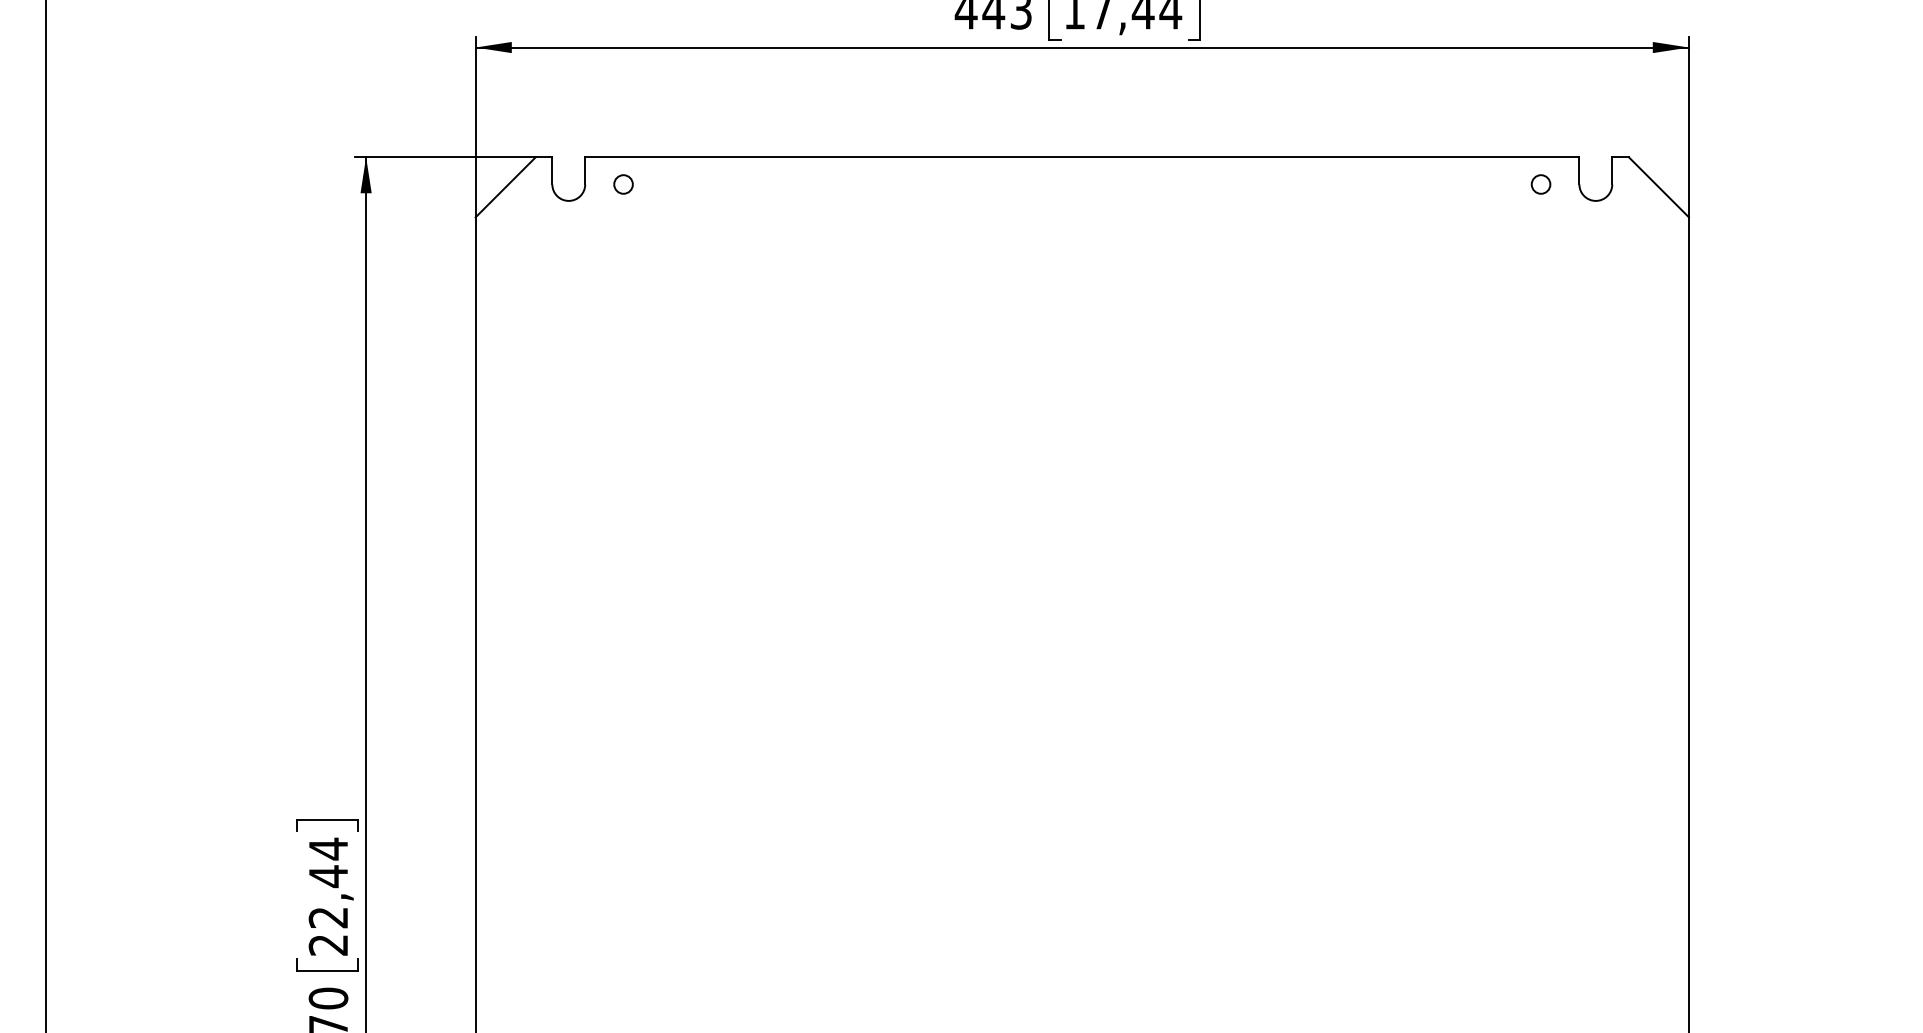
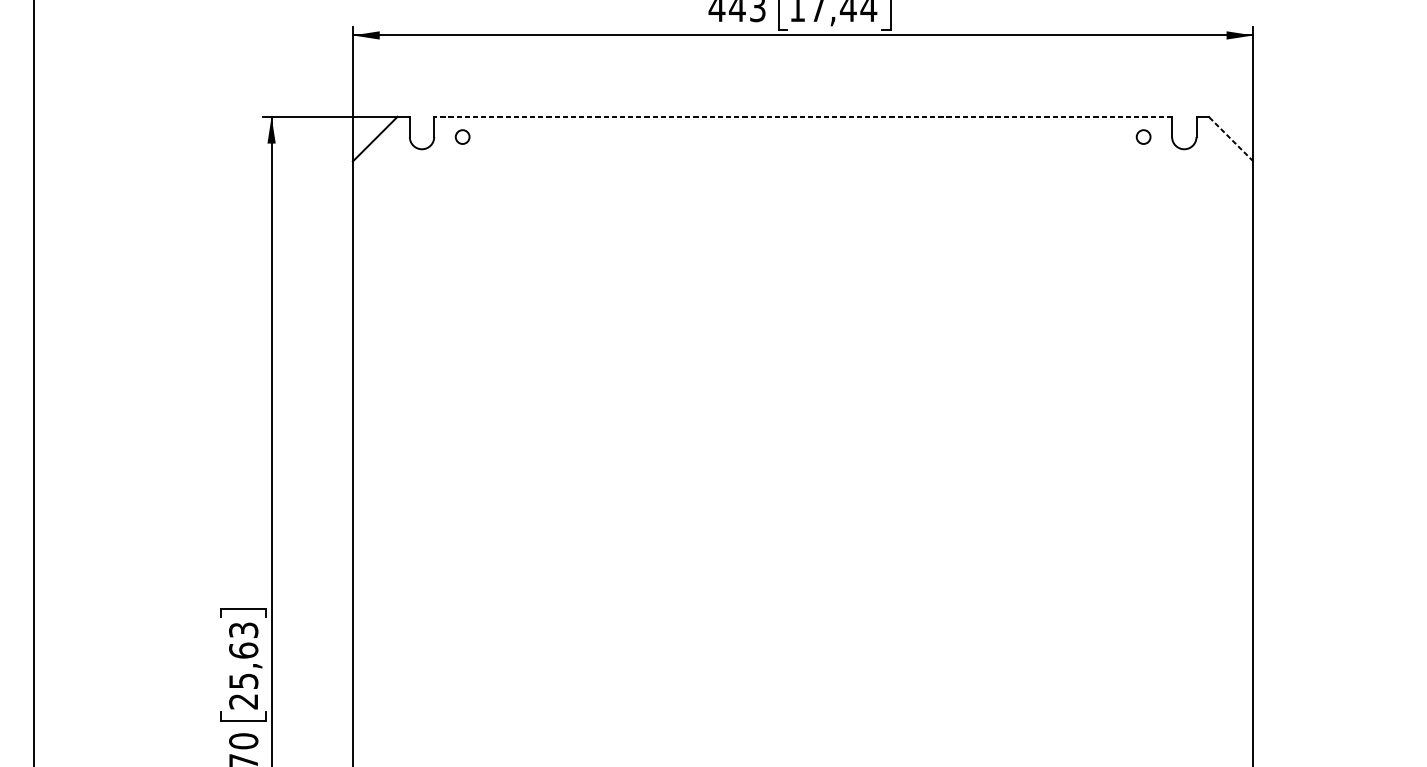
line: (1081, 157) -> (802, 117), solid -> dashed
line: (1658, 187) -> (1230, 139), solid -> dashed
text: (328, 882) -> (243, 655), 22,44 -> 25,63

